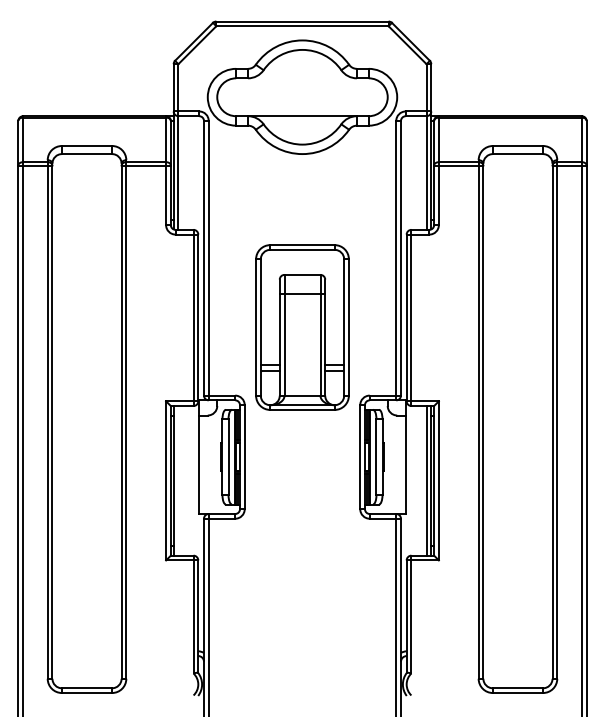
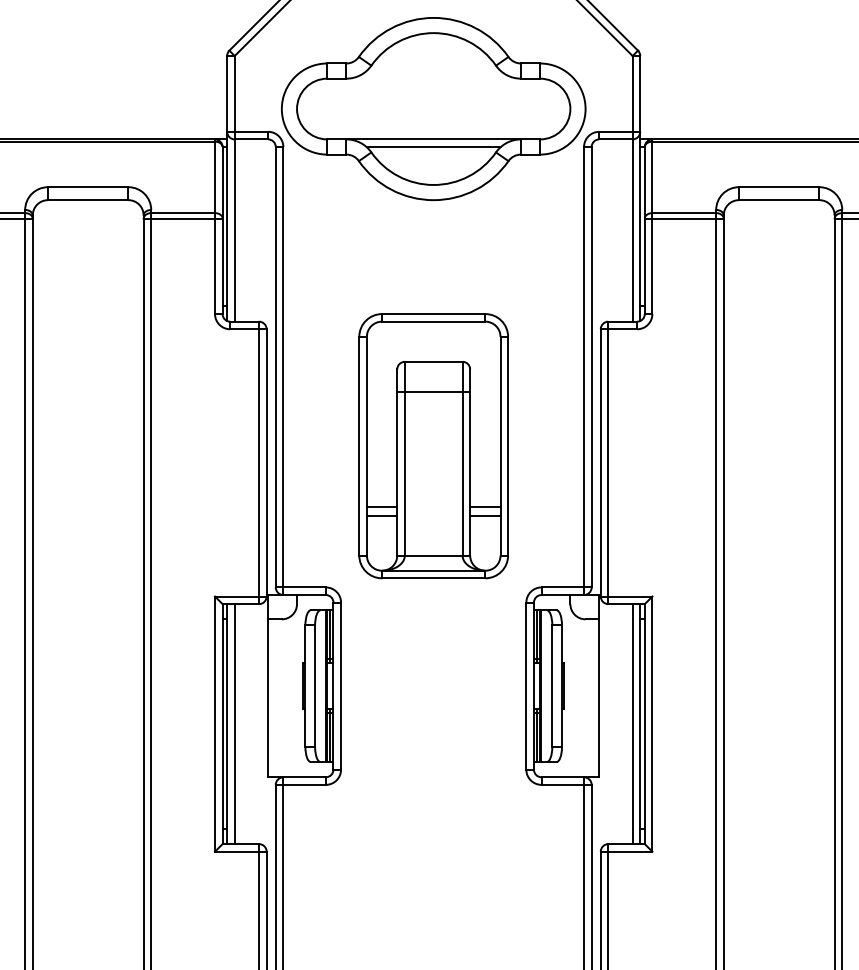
line: (302, 120) -> (433, 146), added
part: (302, 327) -> (433, 446), moved
line: (178, 480) -> (234, 723), added

